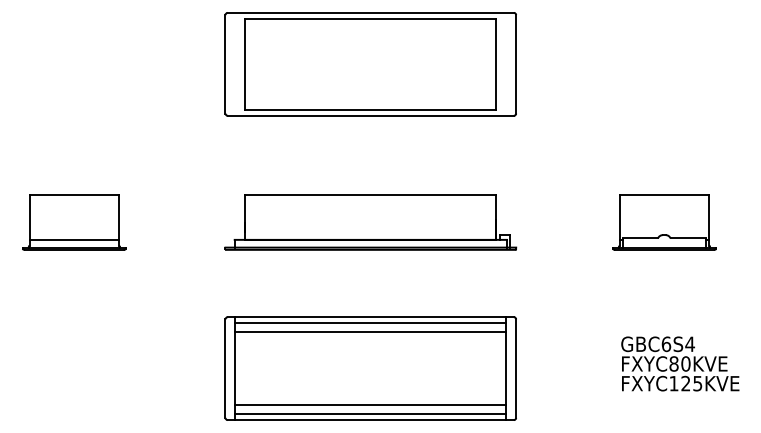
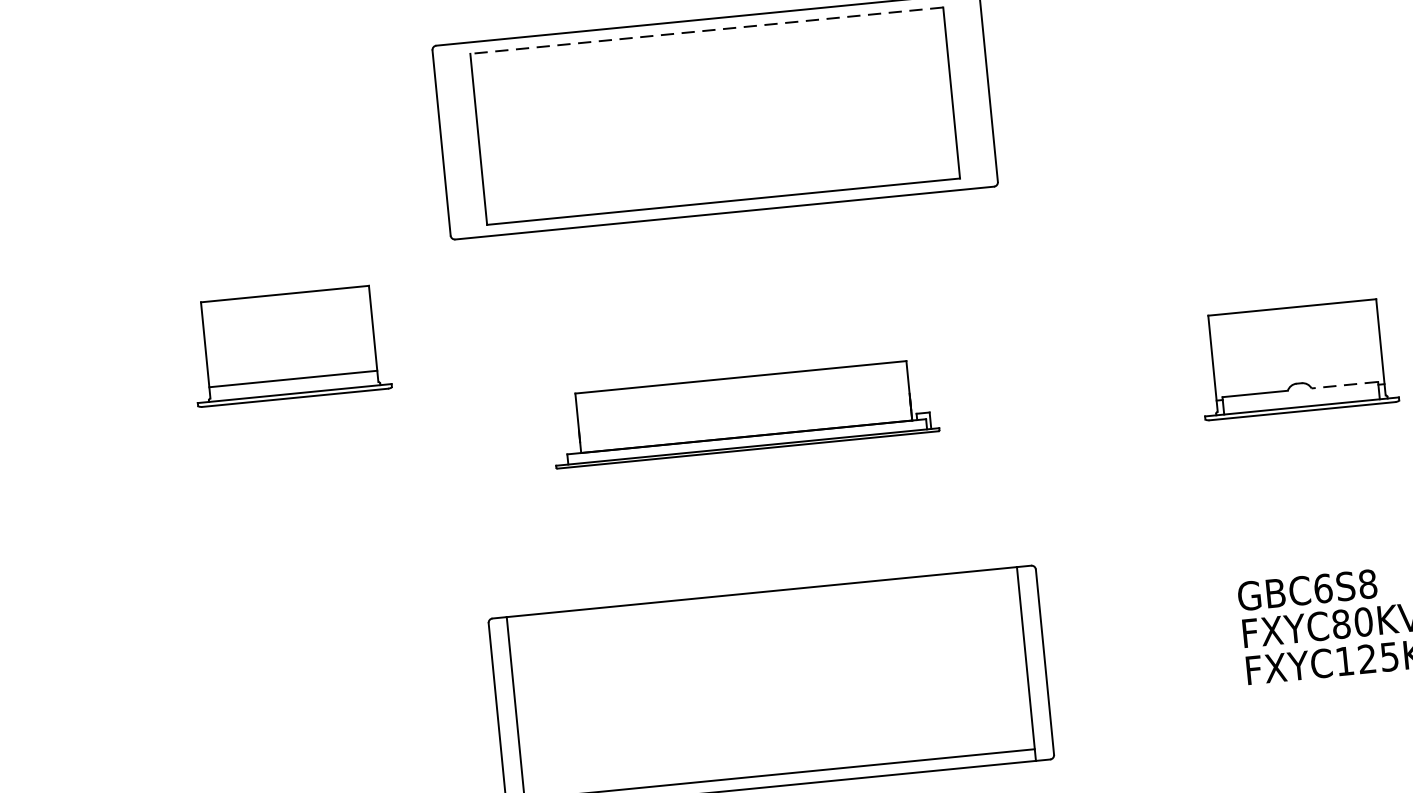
line: (370, 18) -> (706, 29), solid -> dashed
part: (74, 222) -> (290, 346), moved
part: (370, 222) -> (743, 413), size x0.7
line: (688, 238) -> (1345, 385), solid -> dashed
line: (370, 323) -> (762, 604), removed
line: (370, 332) -> (764, 621), removed
text: (689, 344) -> (1366, 584), GBC6S4 -> GBC6S8
line: (370, 405) -> (777, 758), removed

